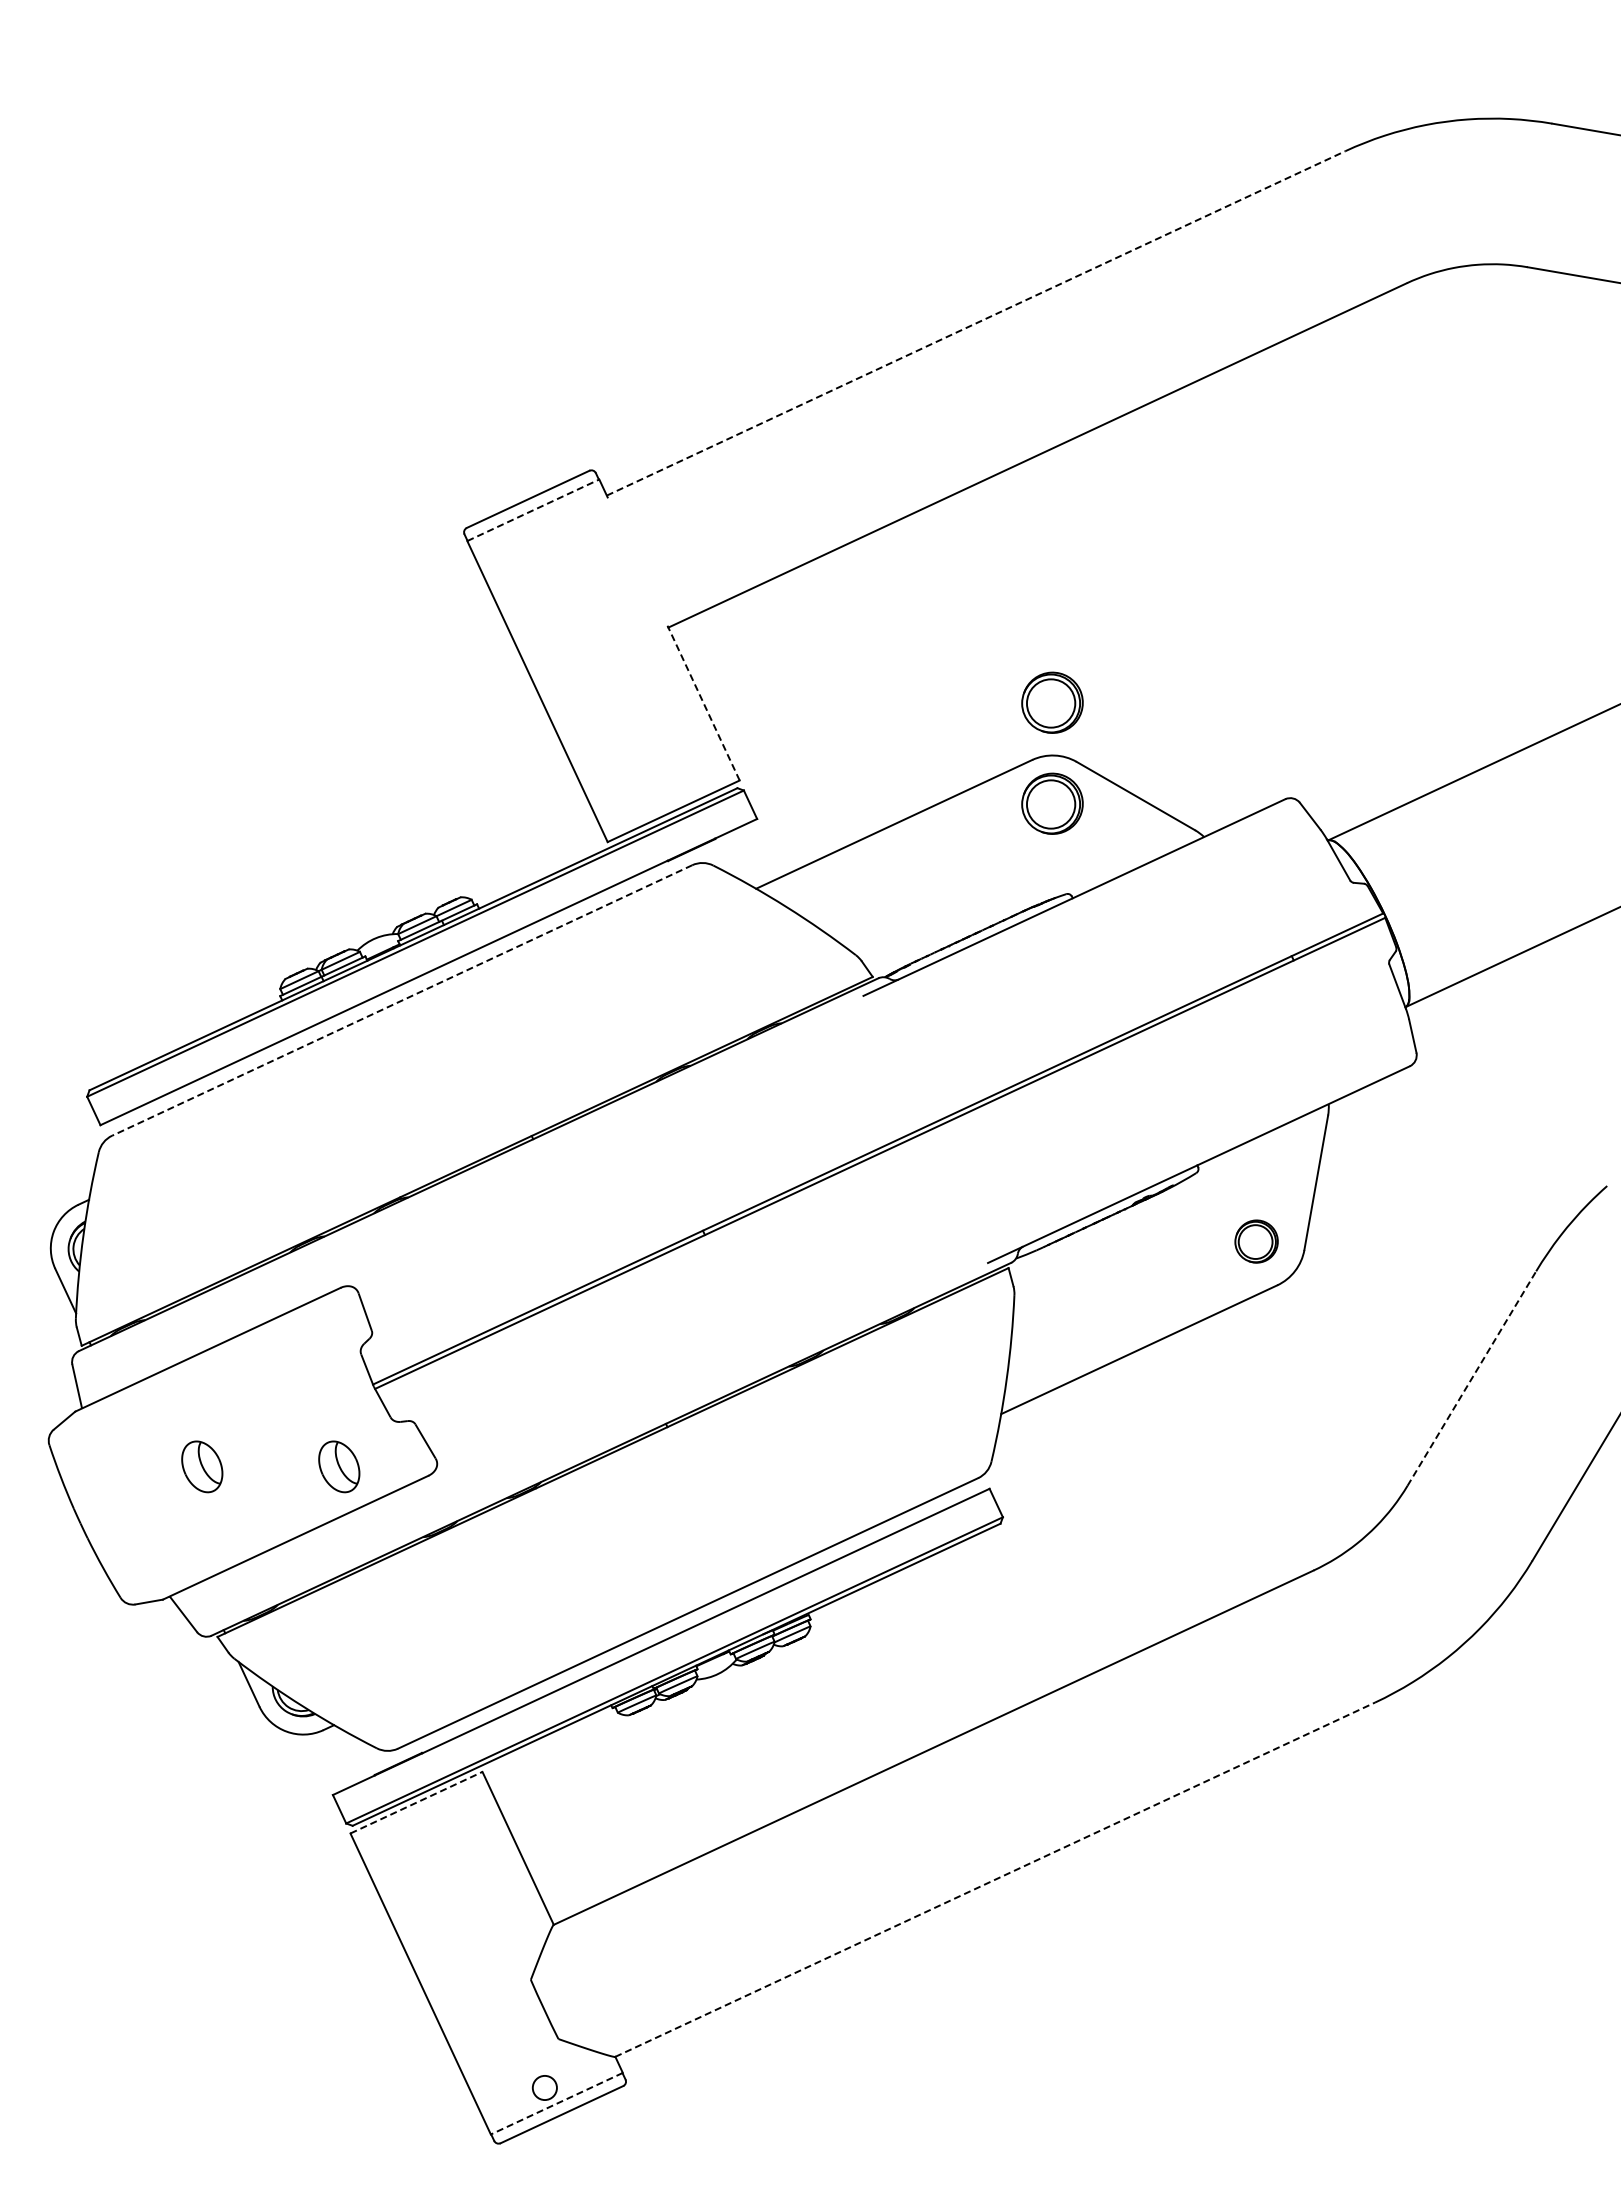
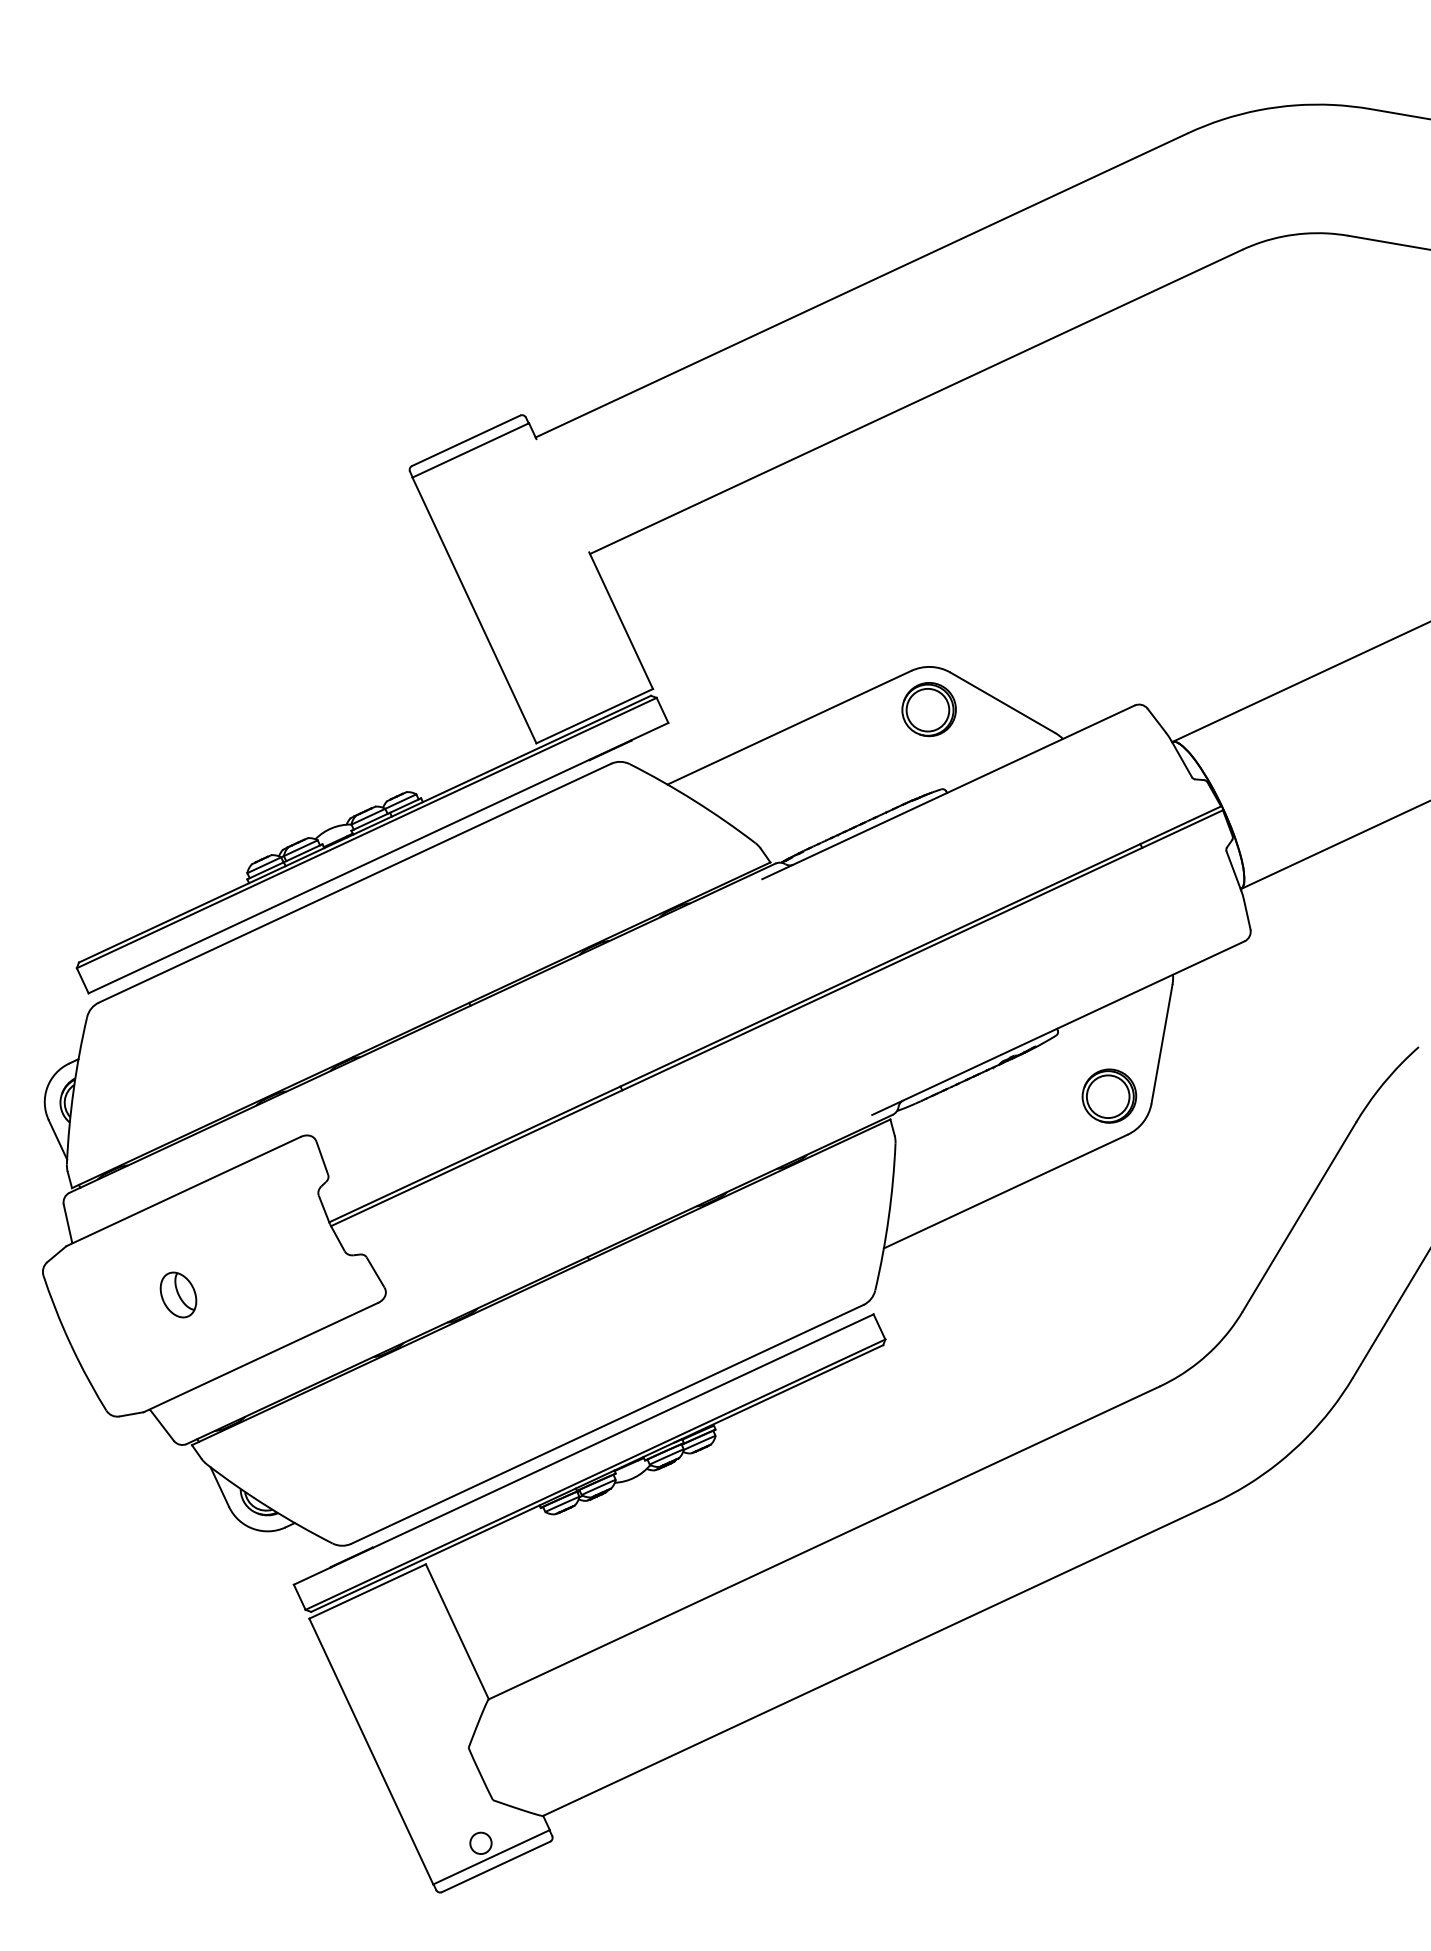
line: (976, 323) -> (862, 285), dashed -> solid
line: (533, 510) -> (470, 450), dashed -> solid
line: (703, 702) -> (621, 620), dashed -> solid
part: (1052, 702) -> (929, 620), removed
line: (401, 1000) -> (354, 883), dashed -> solid
part: (1256, 1241) -> (1109, 1096), size x1.43
line: (1472, 1378) -> (1299, 1216), dashed -> solid
part: (339, 1466) -> (299, 1294), removed
line: (416, 1802) -> (367, 1591), dashed -> solid
line: (995, 1879) -> (878, 1659), dashed -> solid
line: (556, 2103) -> (491, 1857), dashed -> solid

